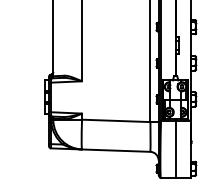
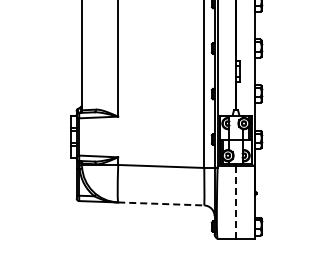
line: (176, 149) -> (236, 202), solid -> dashed
line: (116, 150) -> (161, 203), solid -> dashed

